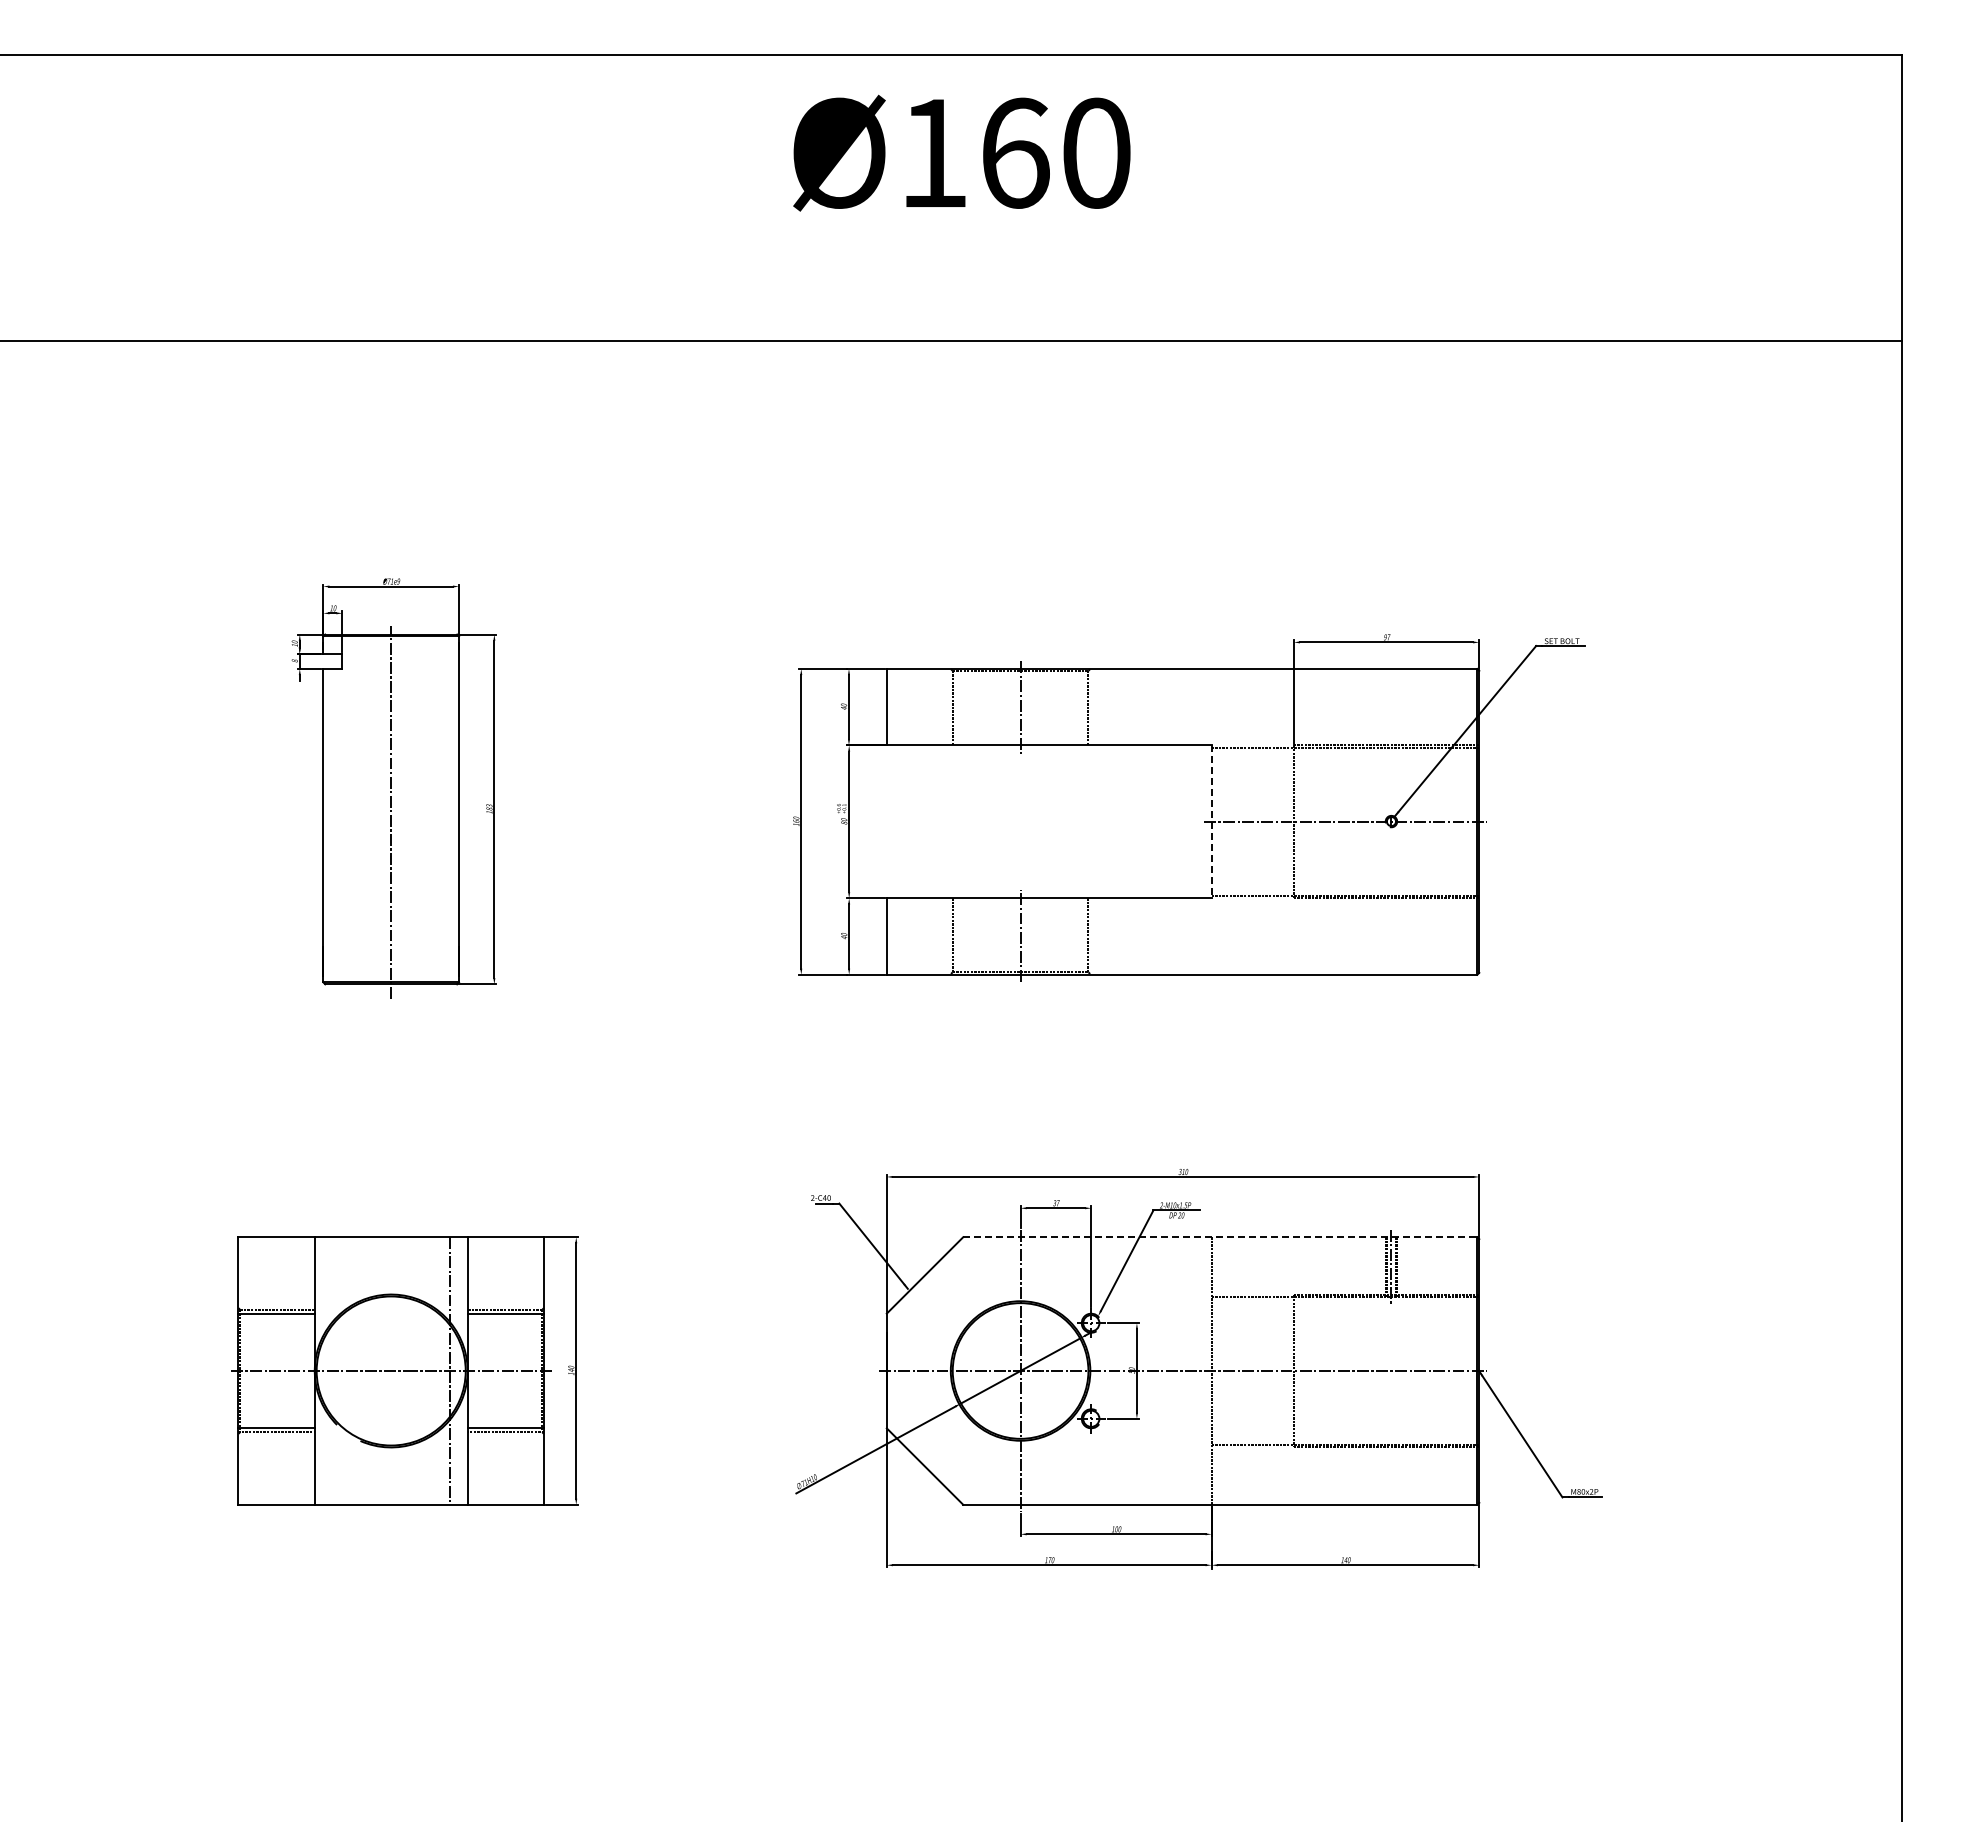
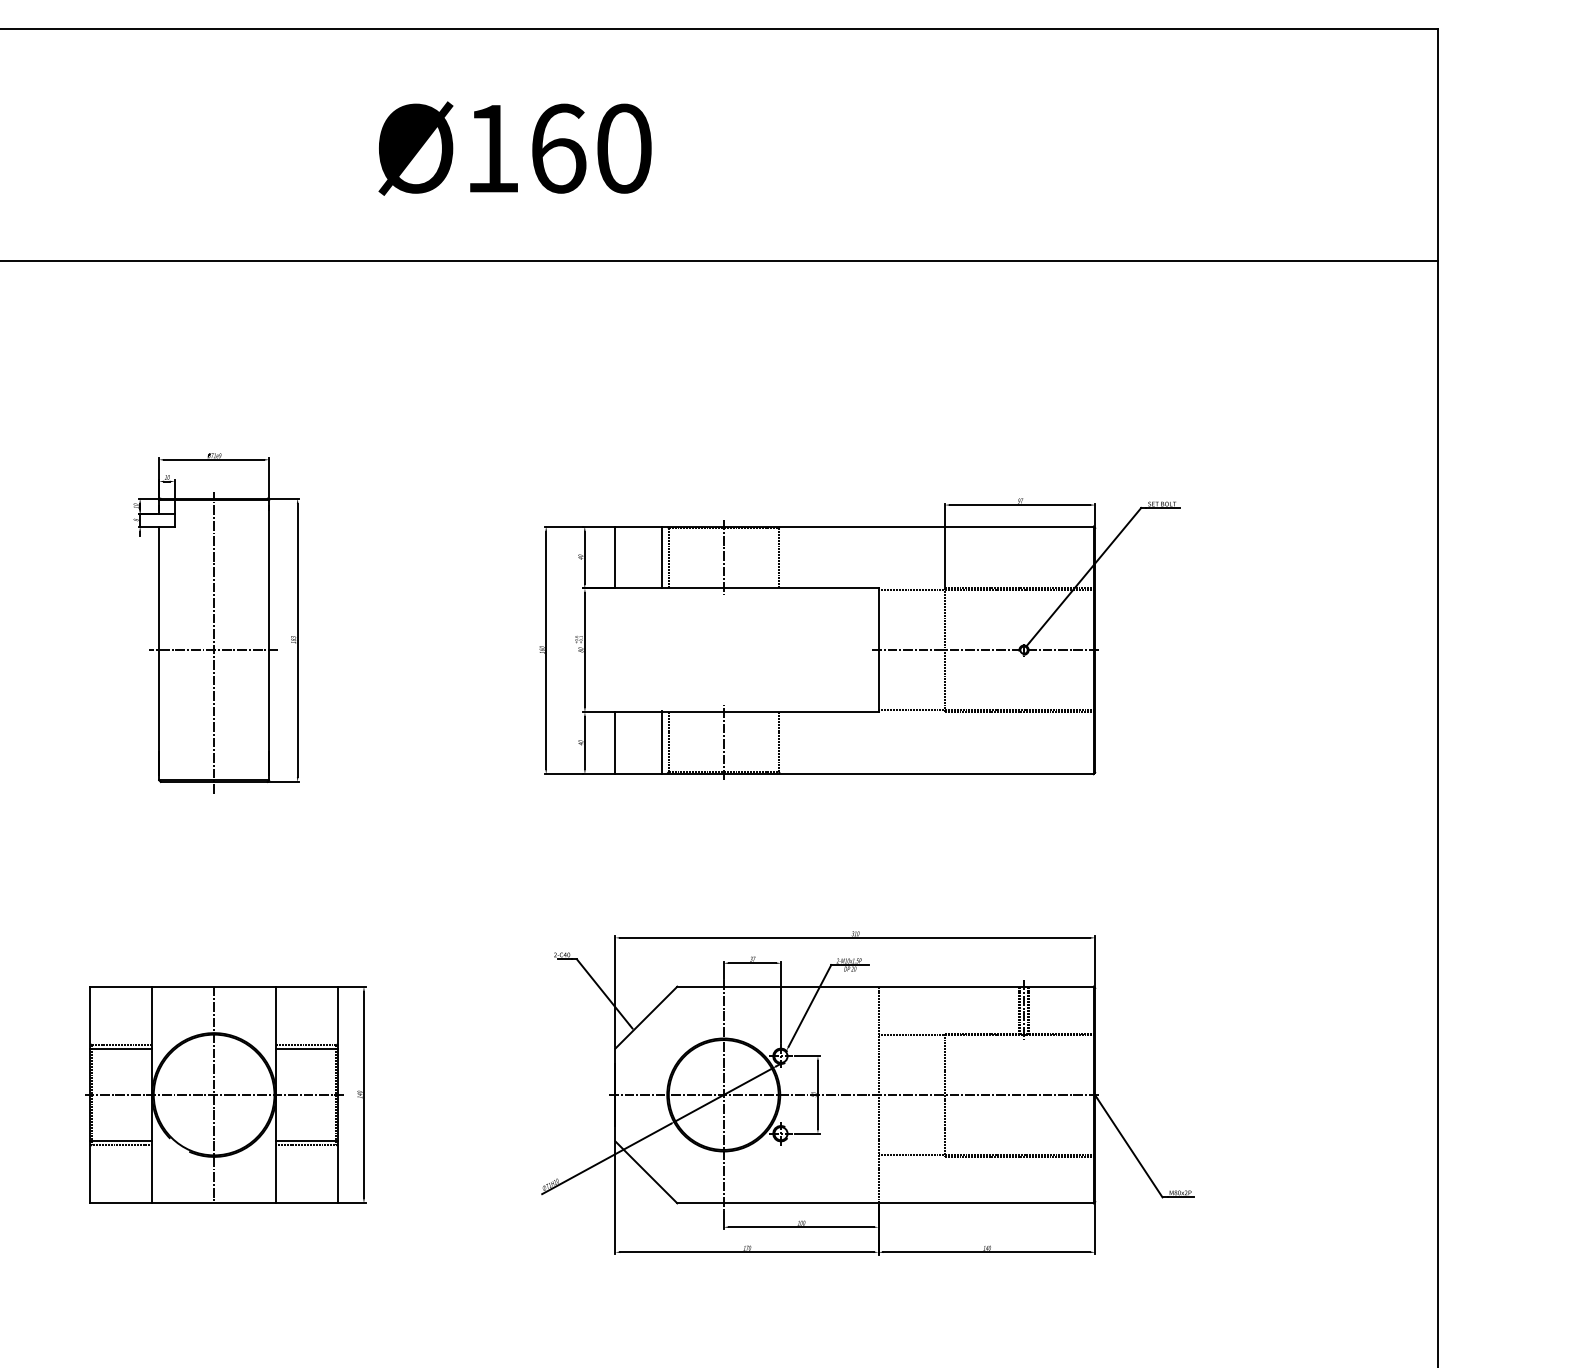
text: (961, 152) -> (514, 148), moved
line: (944, 706) -> (662, 556), added
line: (390, 821) -> (213, 650), added
line: (1211, 822) -> (878, 650), dashed -> solid
line: (944, 935) -> (662, 742), added
line: (1220, 1237) -> (885, 986), dashed -> solid
line: (450, 1370) -> (214, 1094), moved

